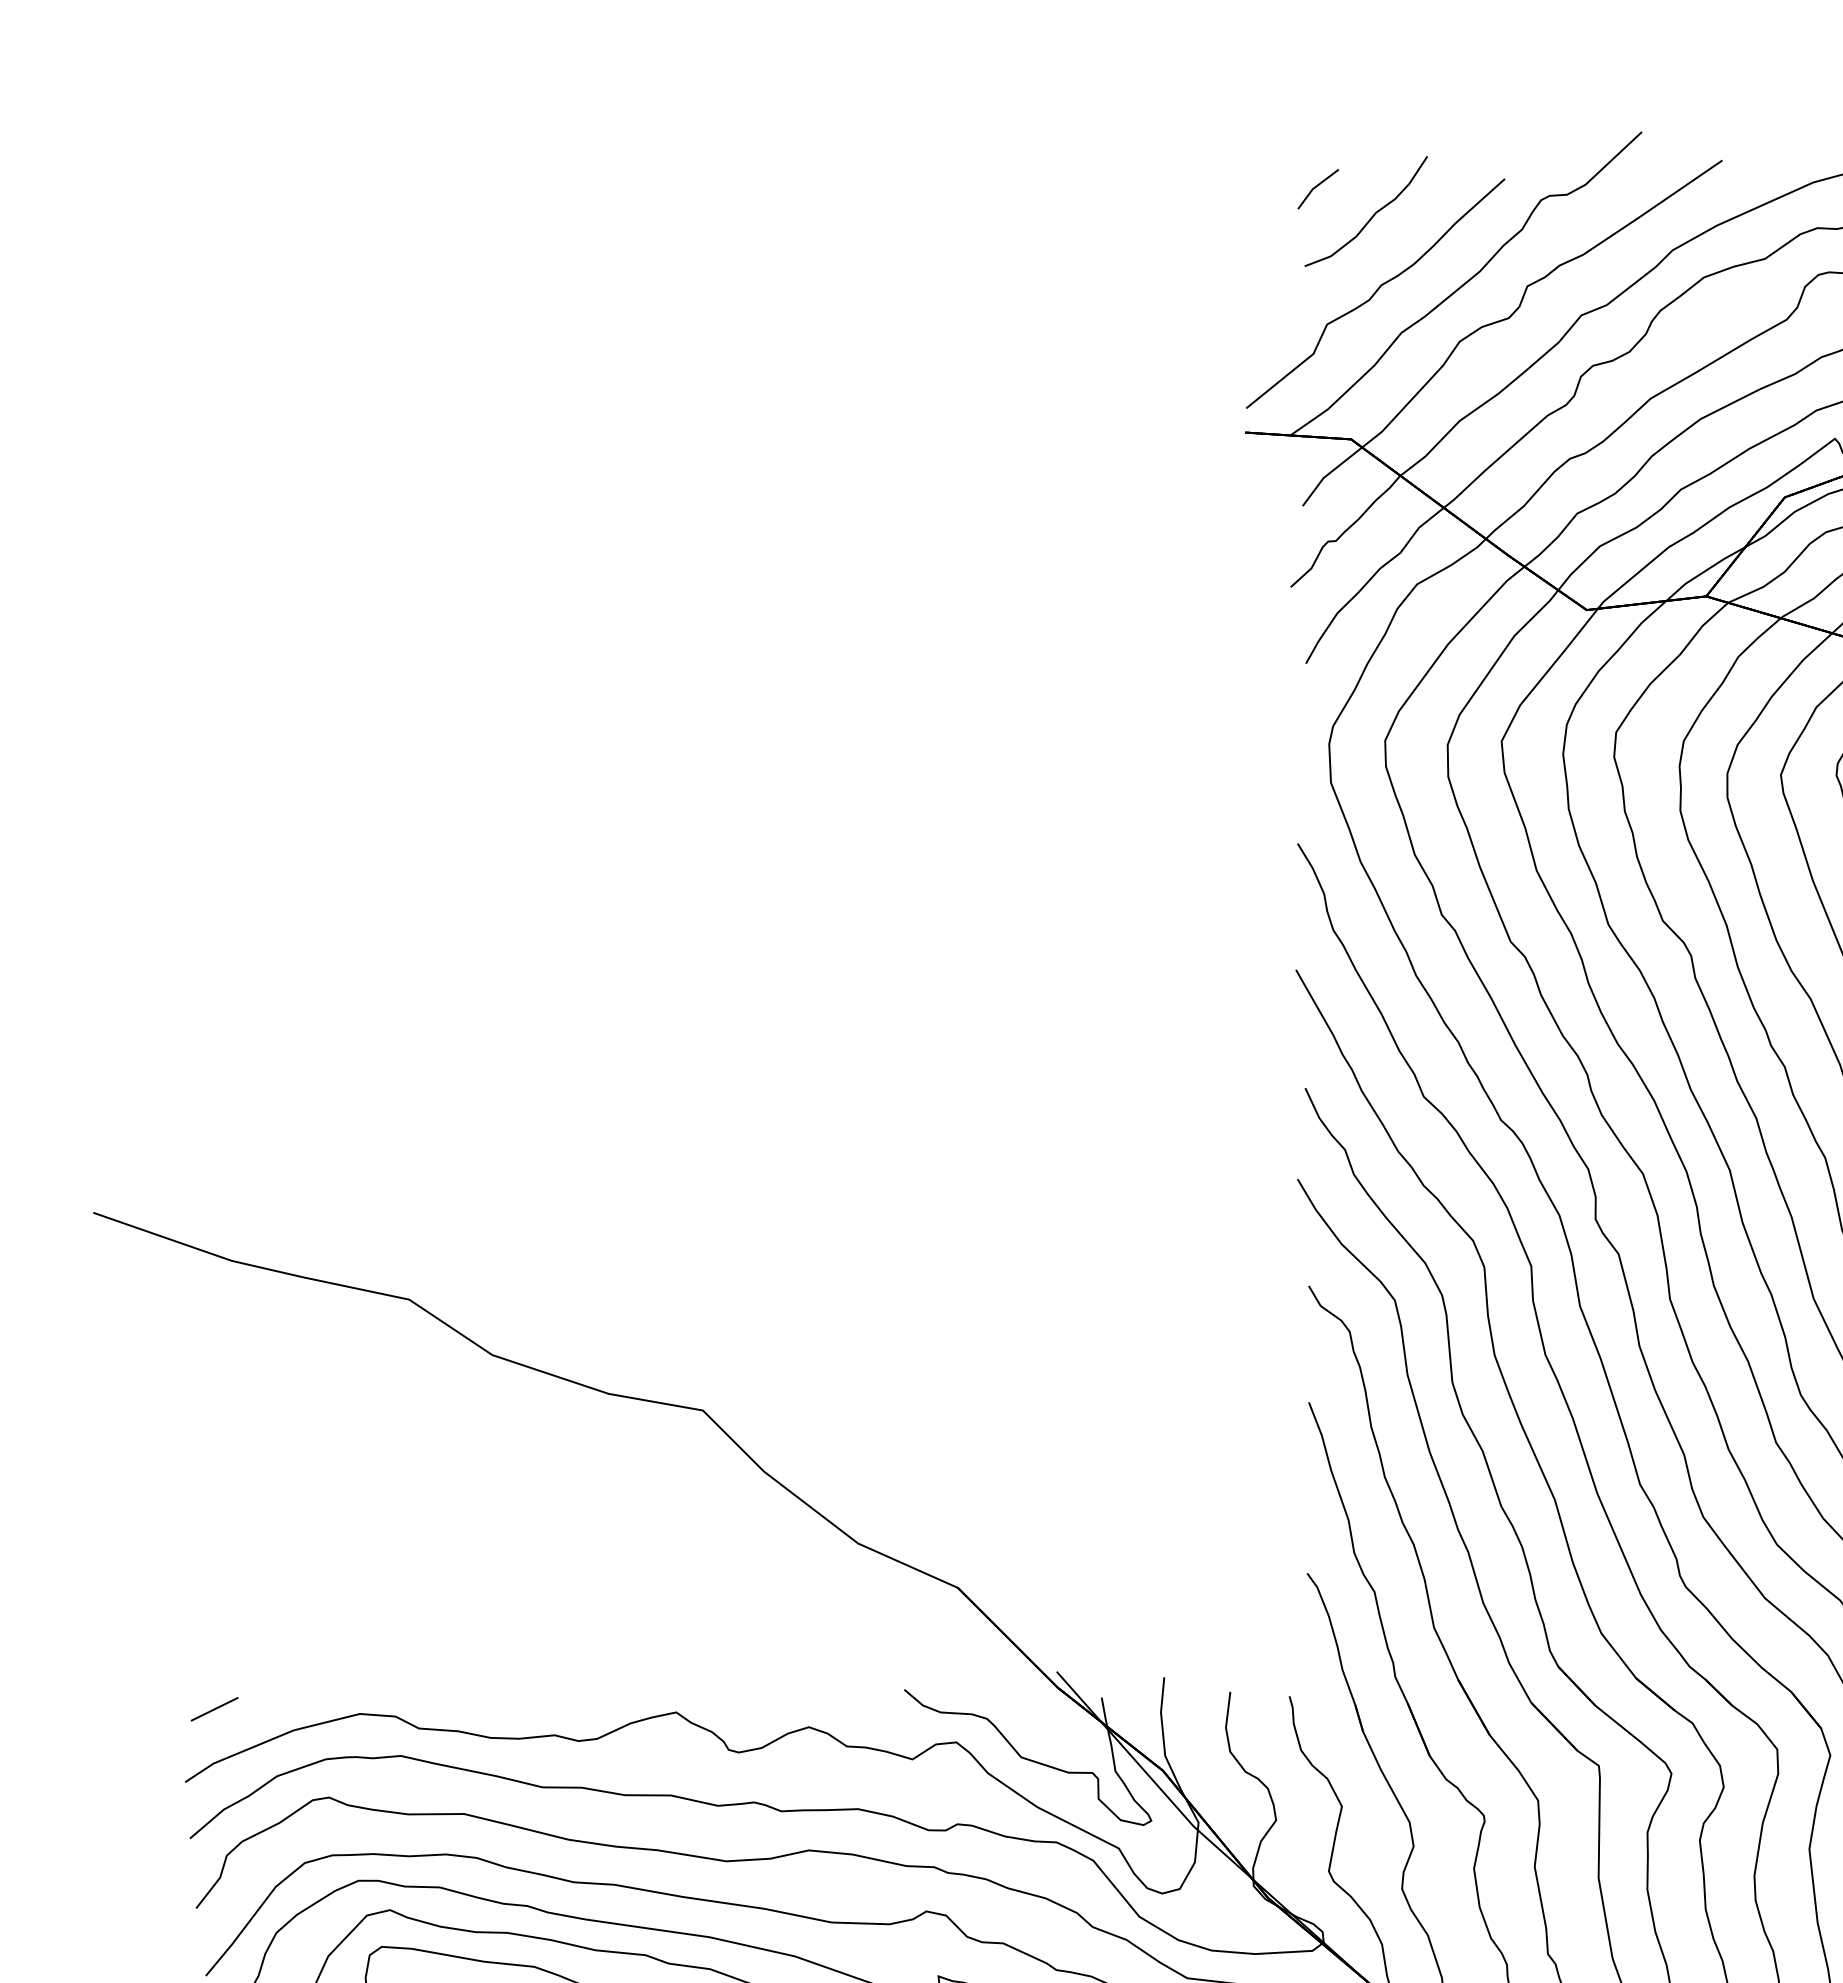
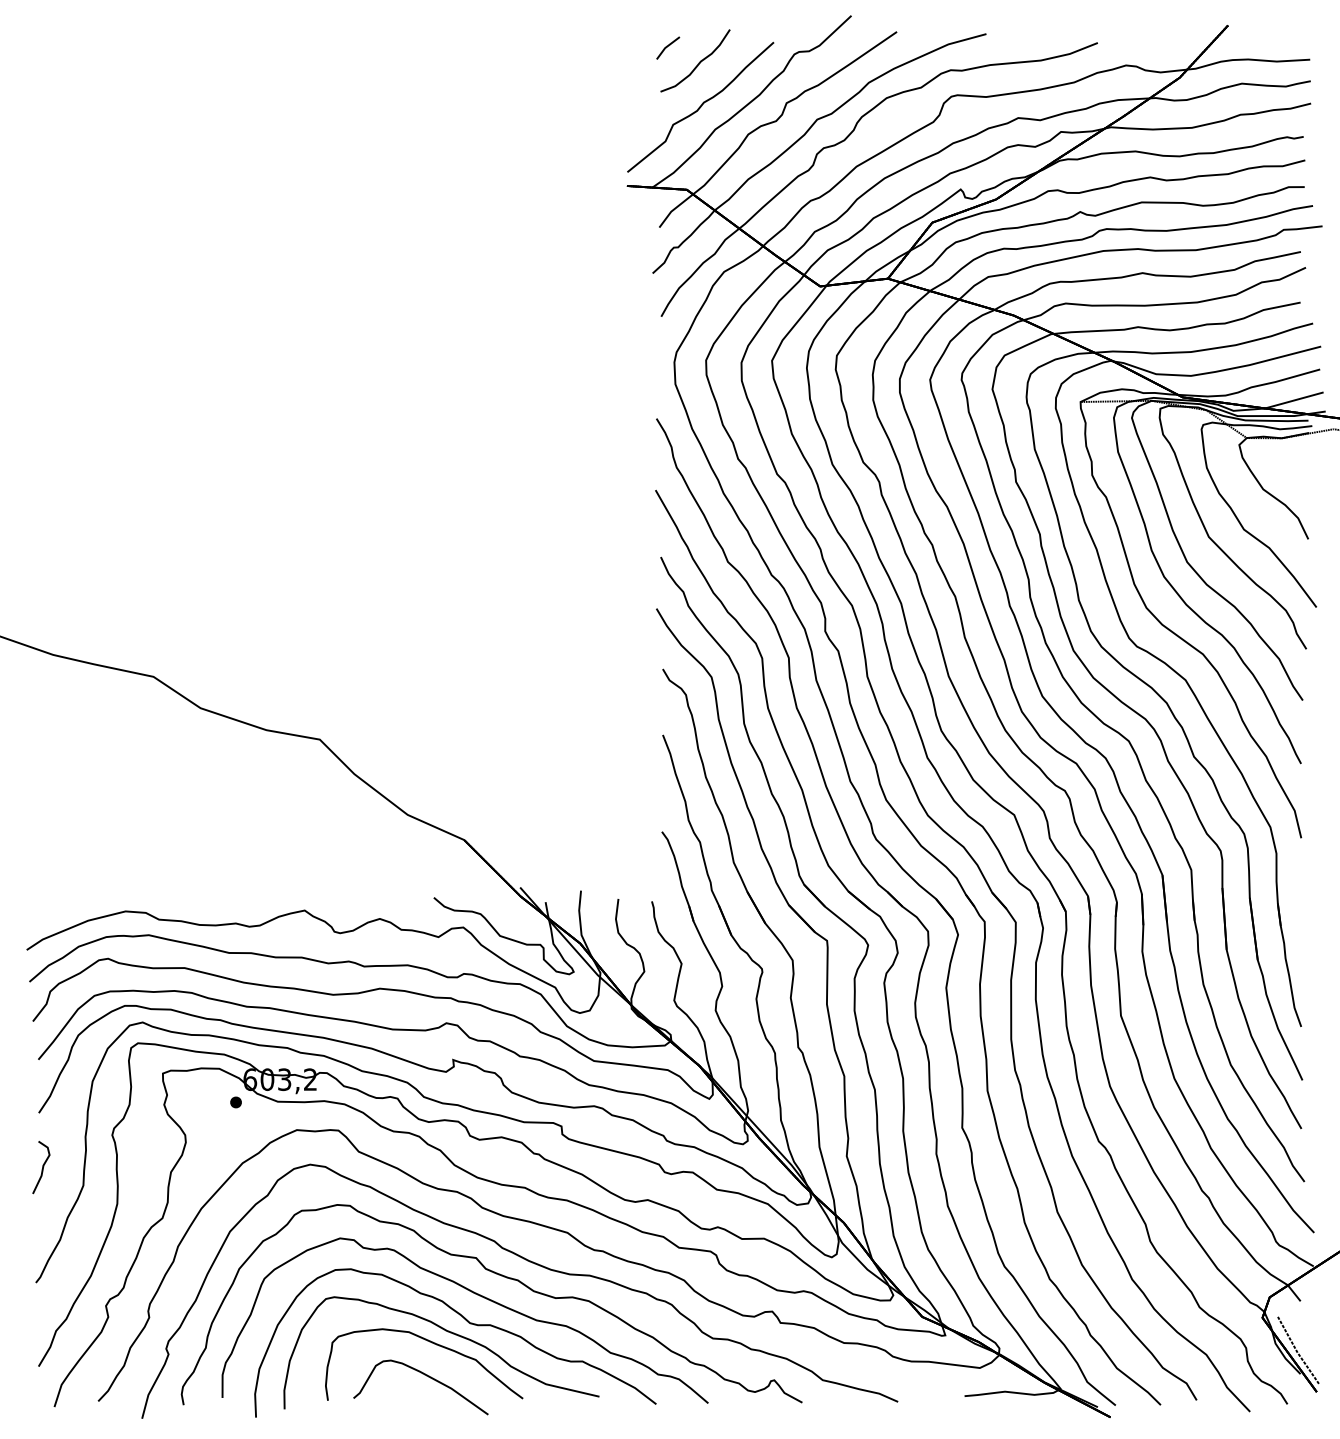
line: (213, 1708) -> (42, 908), removed

